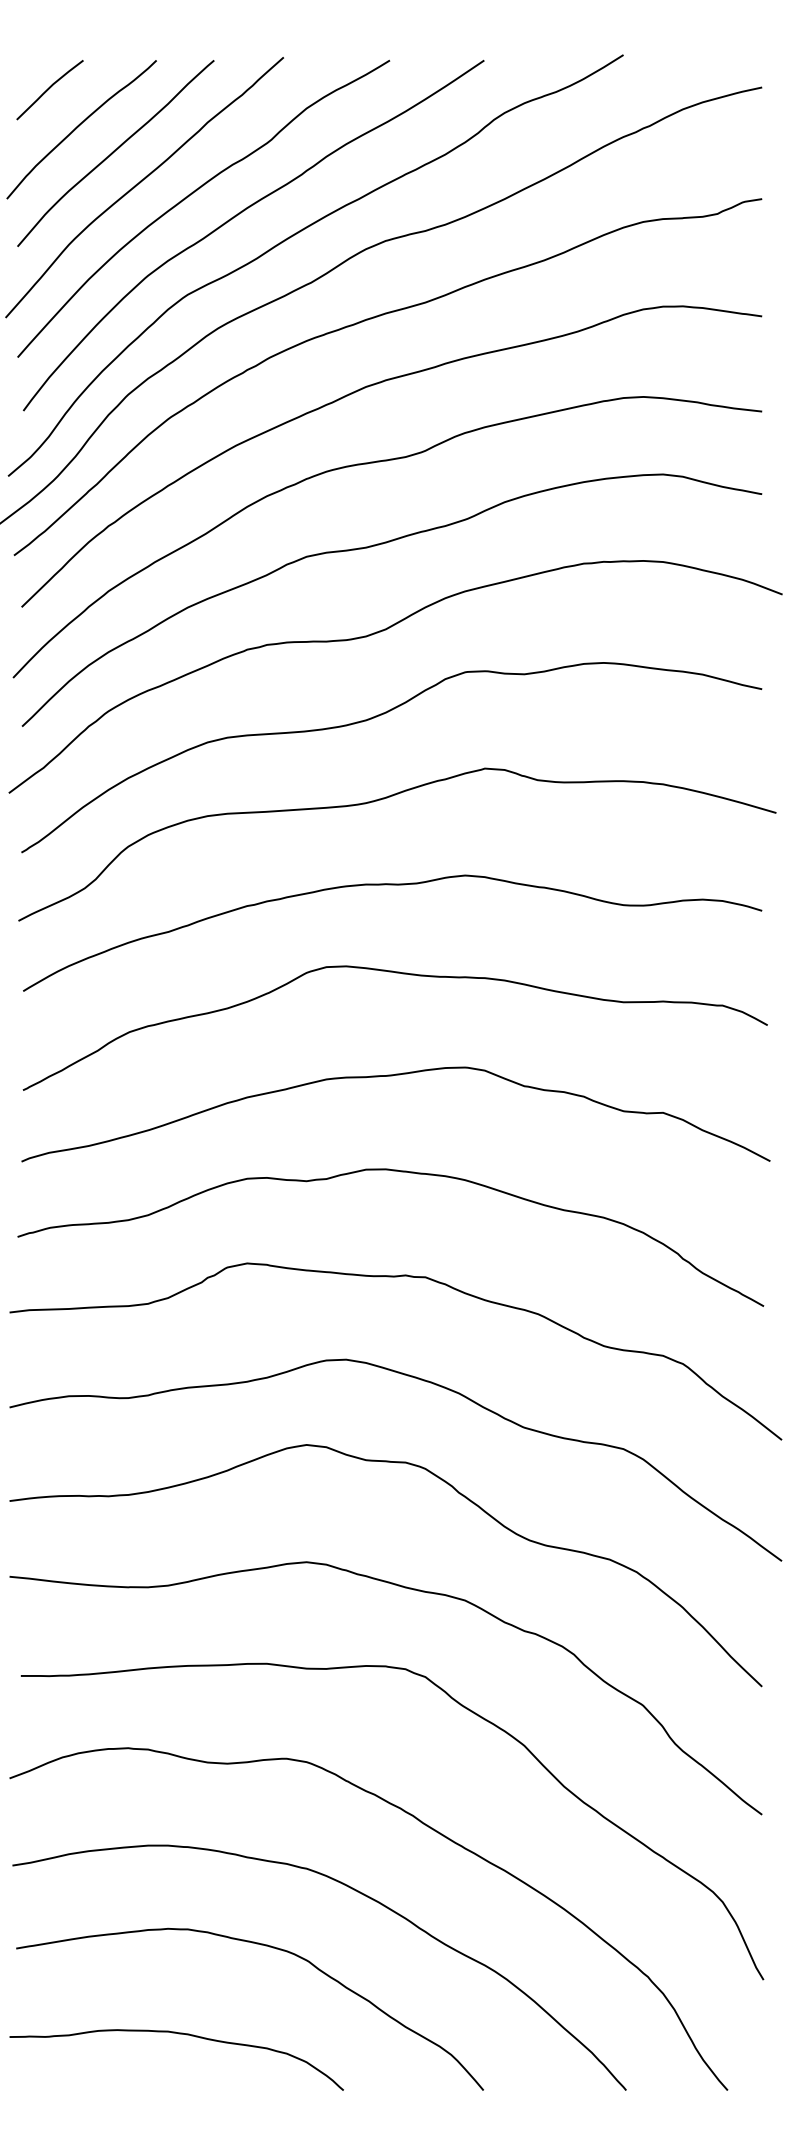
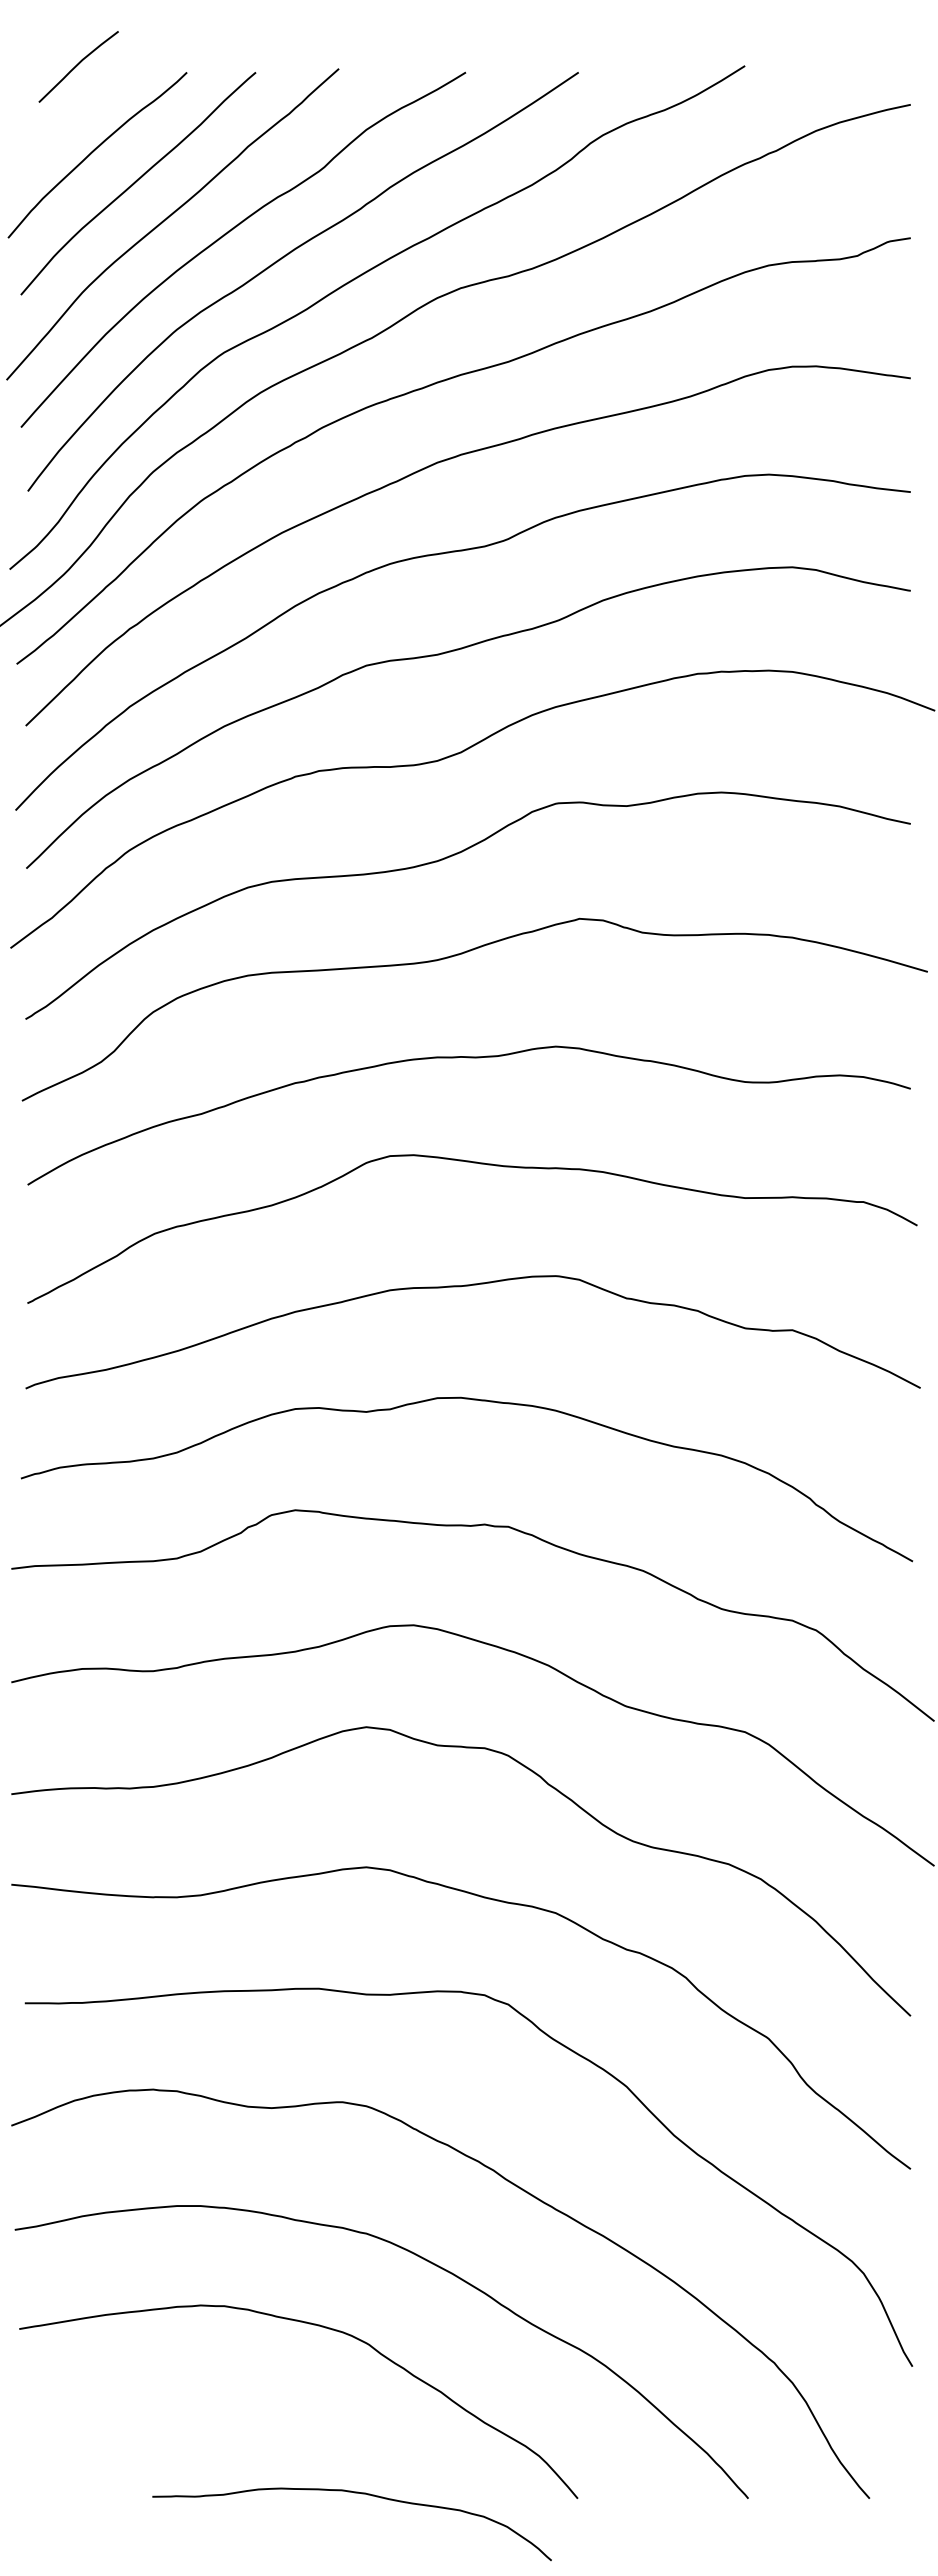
curve: (49, 88) -> (78, 65), moved
curve: (178, 2034) -> (354, 2493), moved

